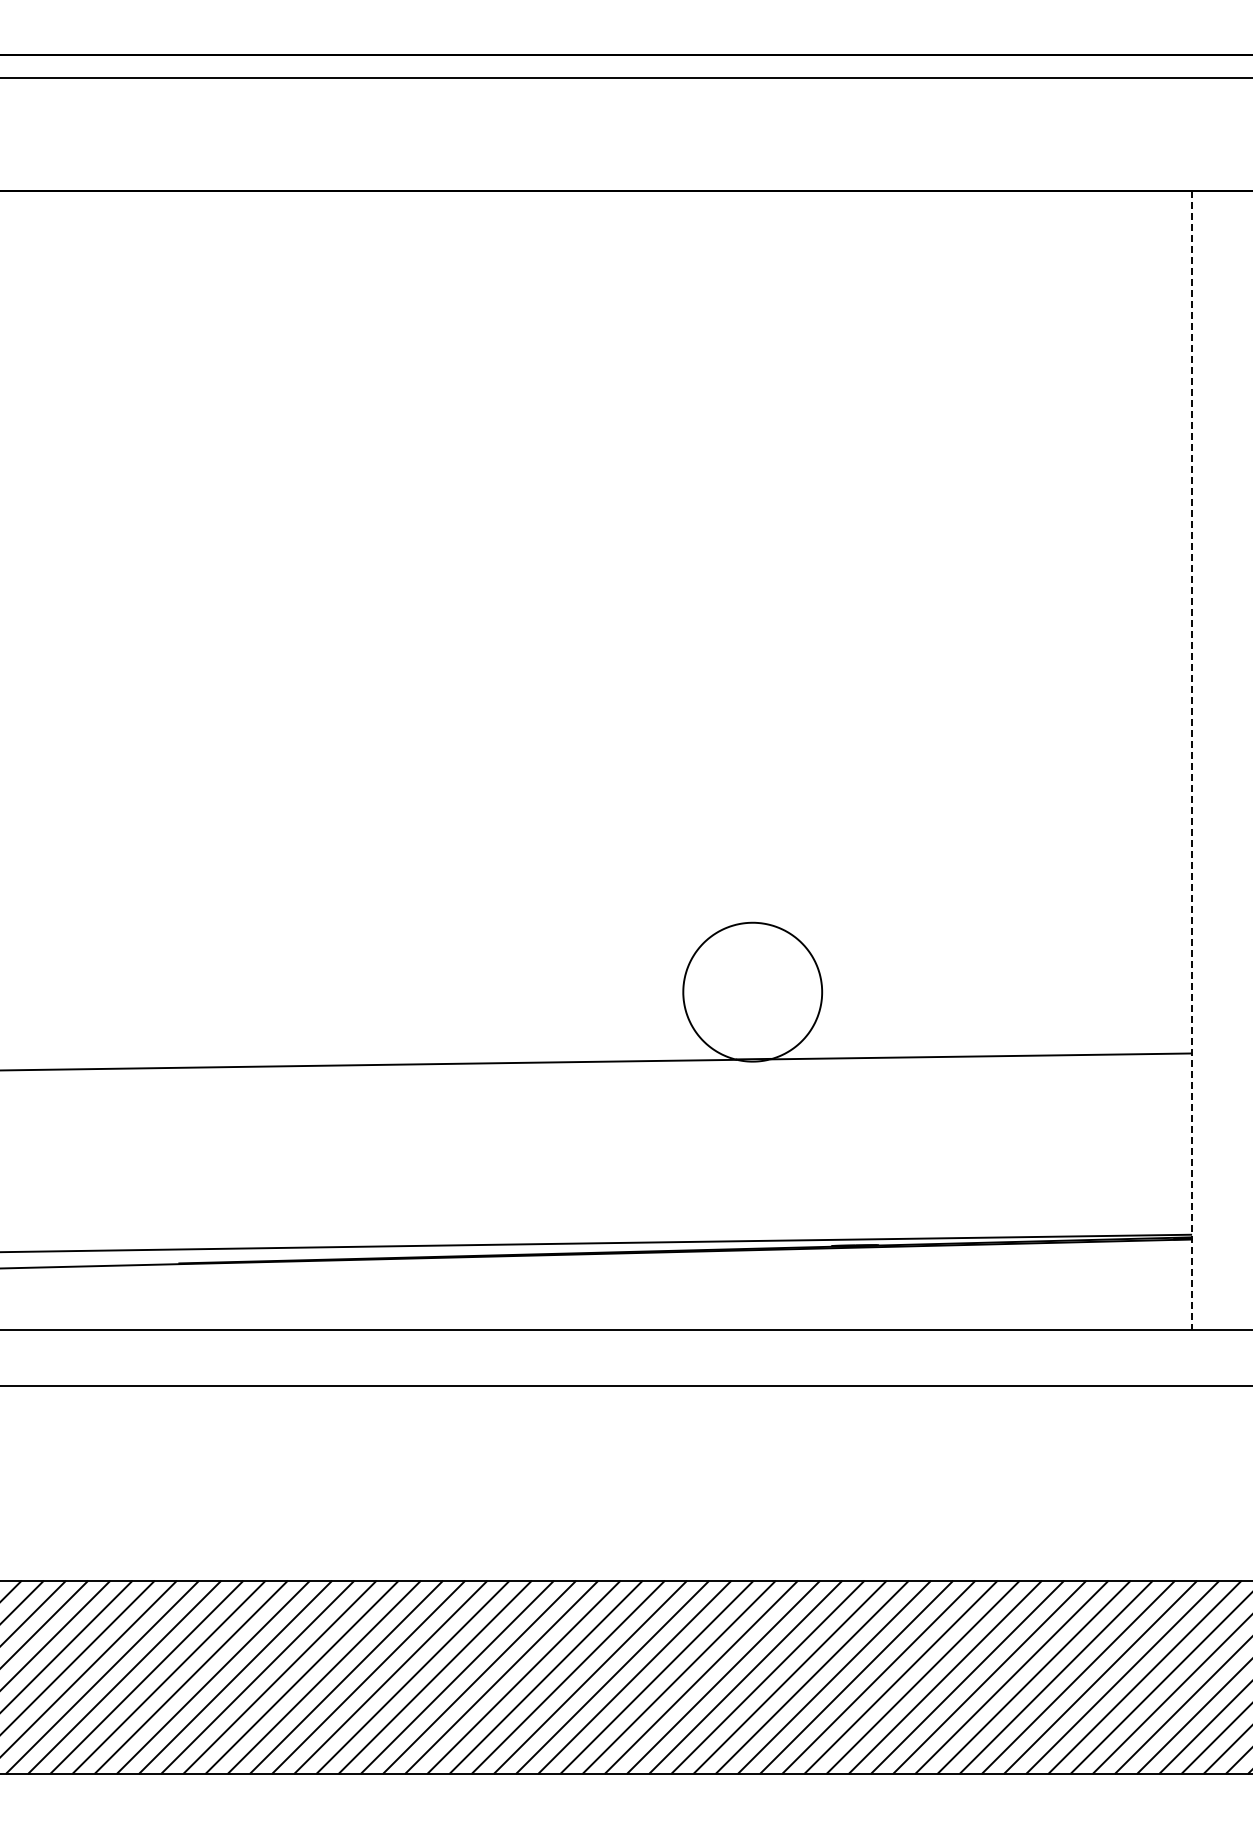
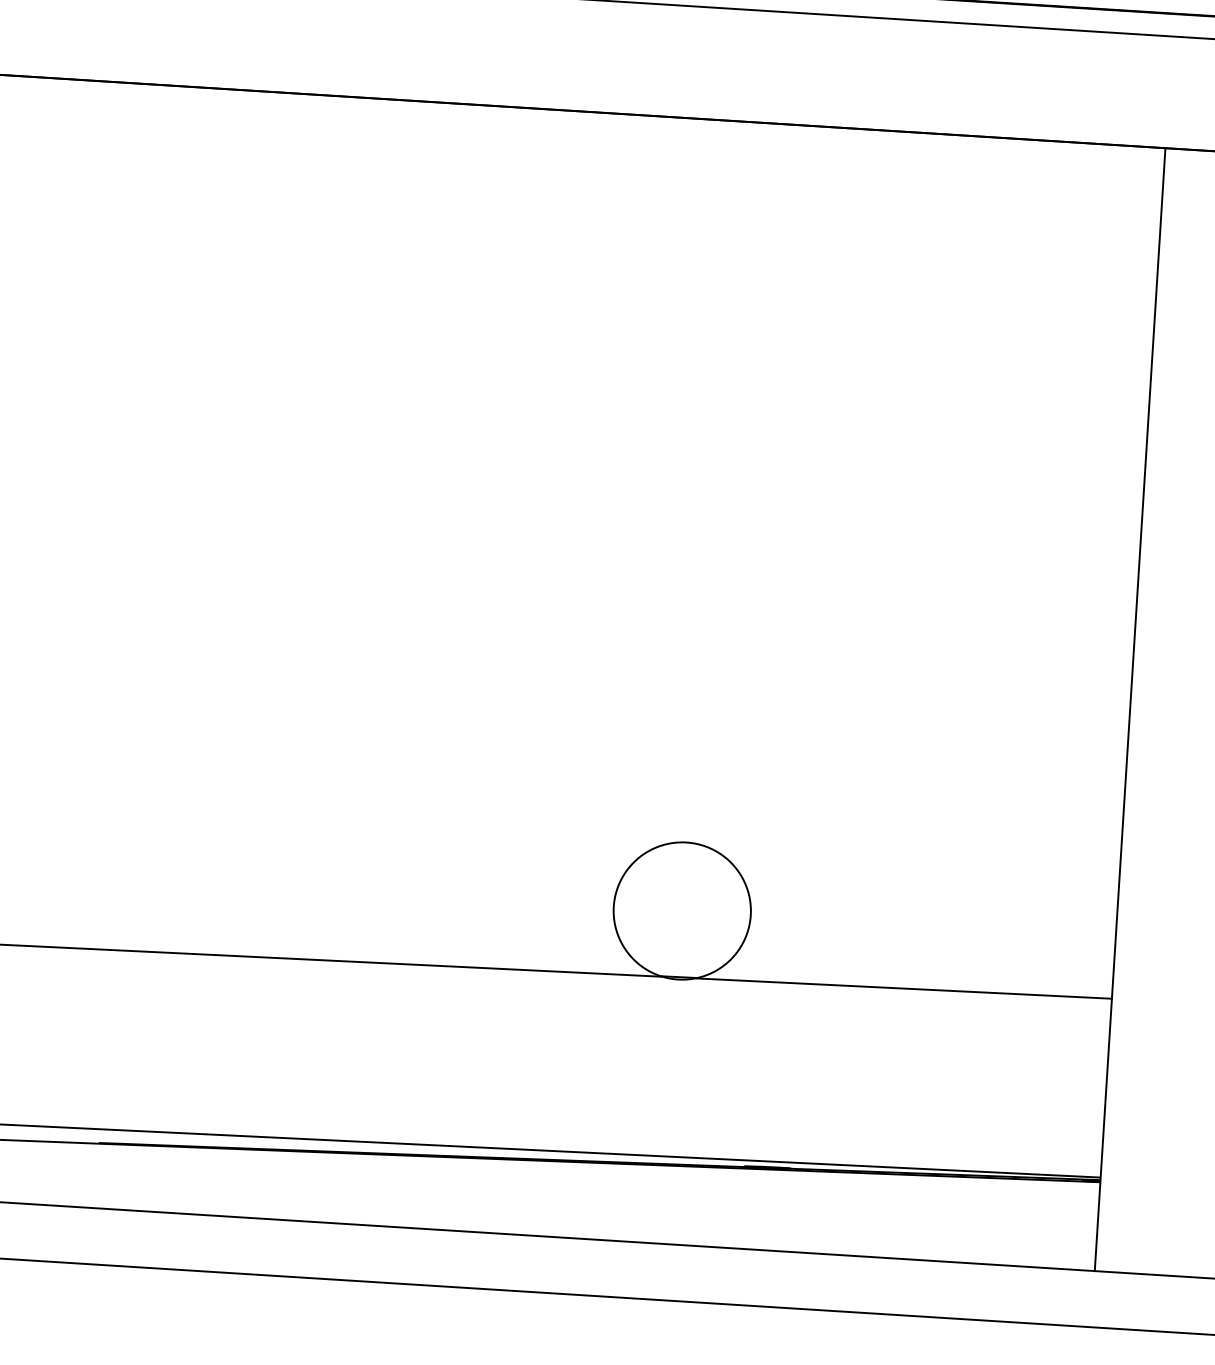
line: (1192, 760) -> (1130, 709), dashed -> solid

